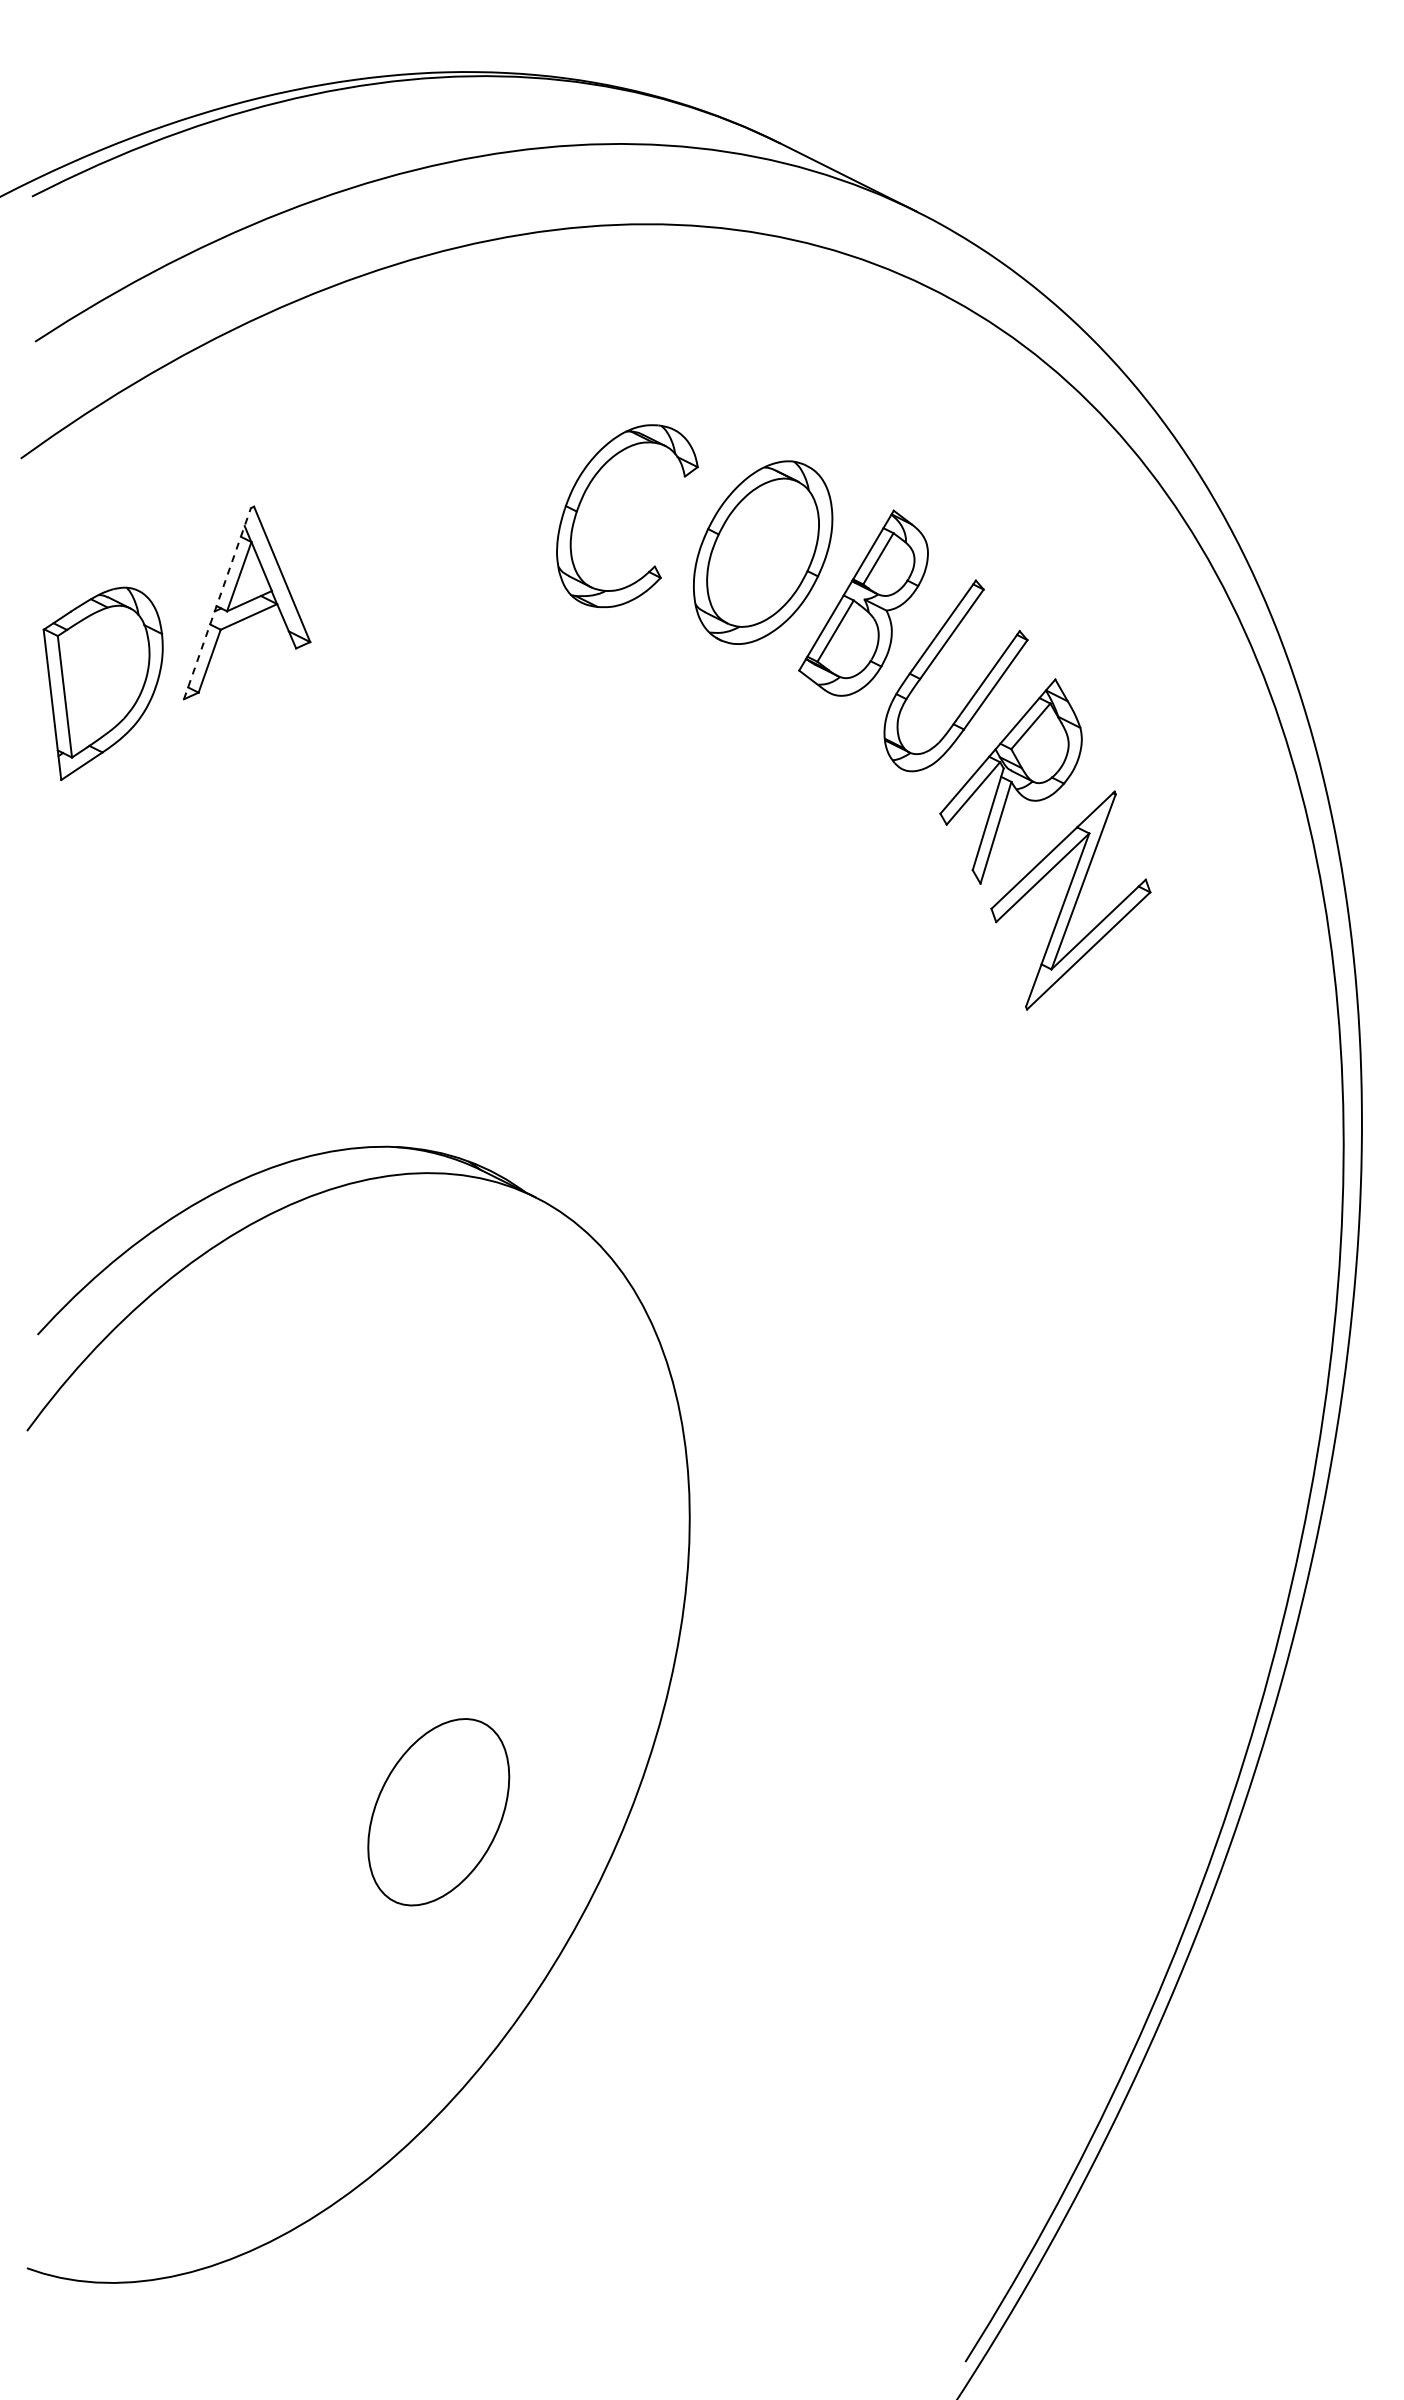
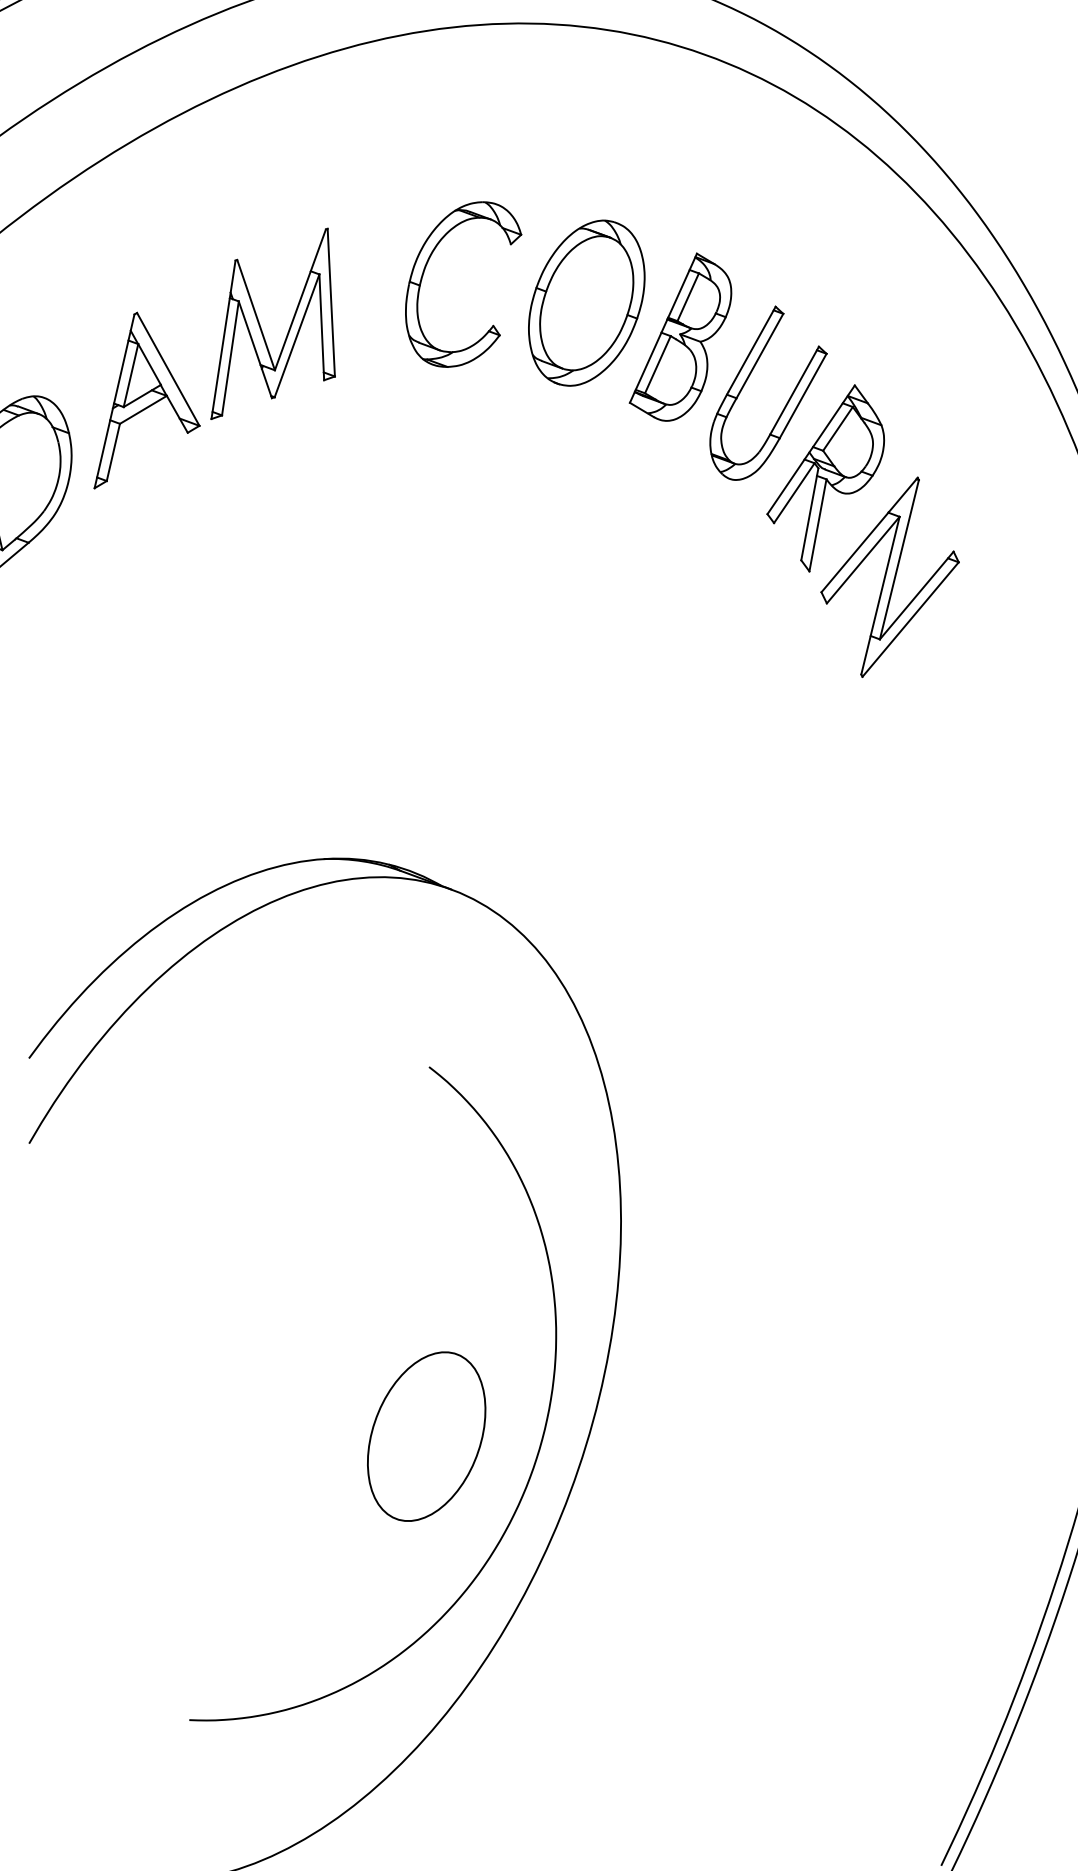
part: (392, 538) -> (261, 327), added
line: (217, 603) -> (114, 401), dashed -> solid
curve: (570, 1822) -> (542, 1432), added

